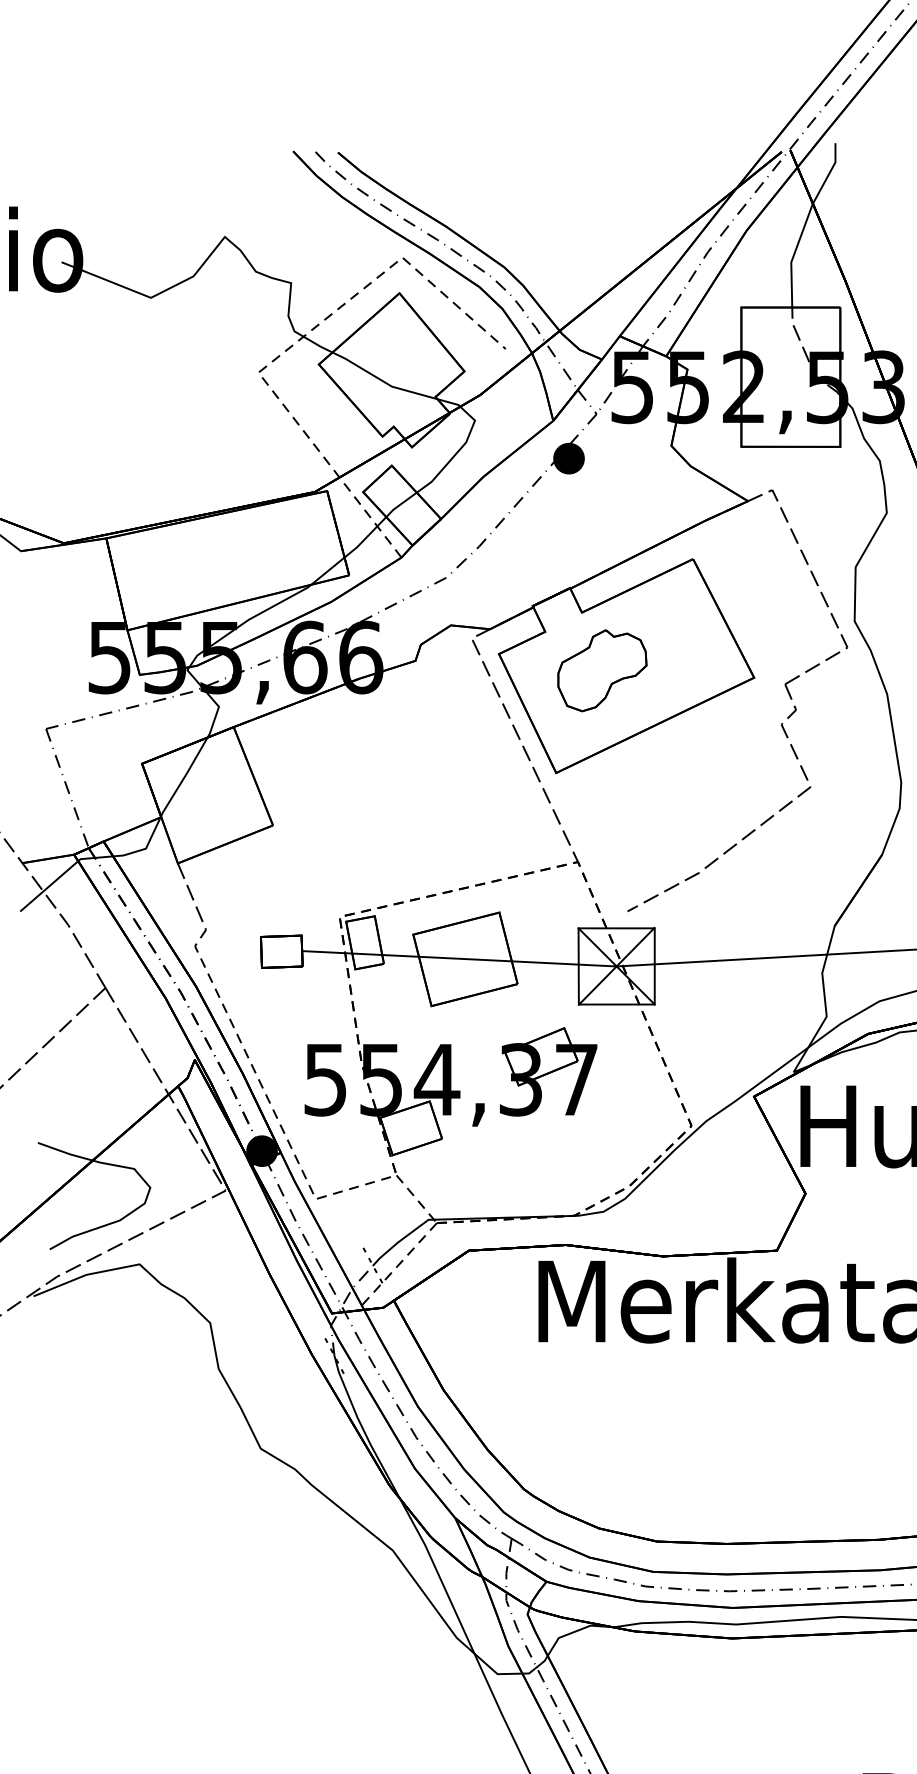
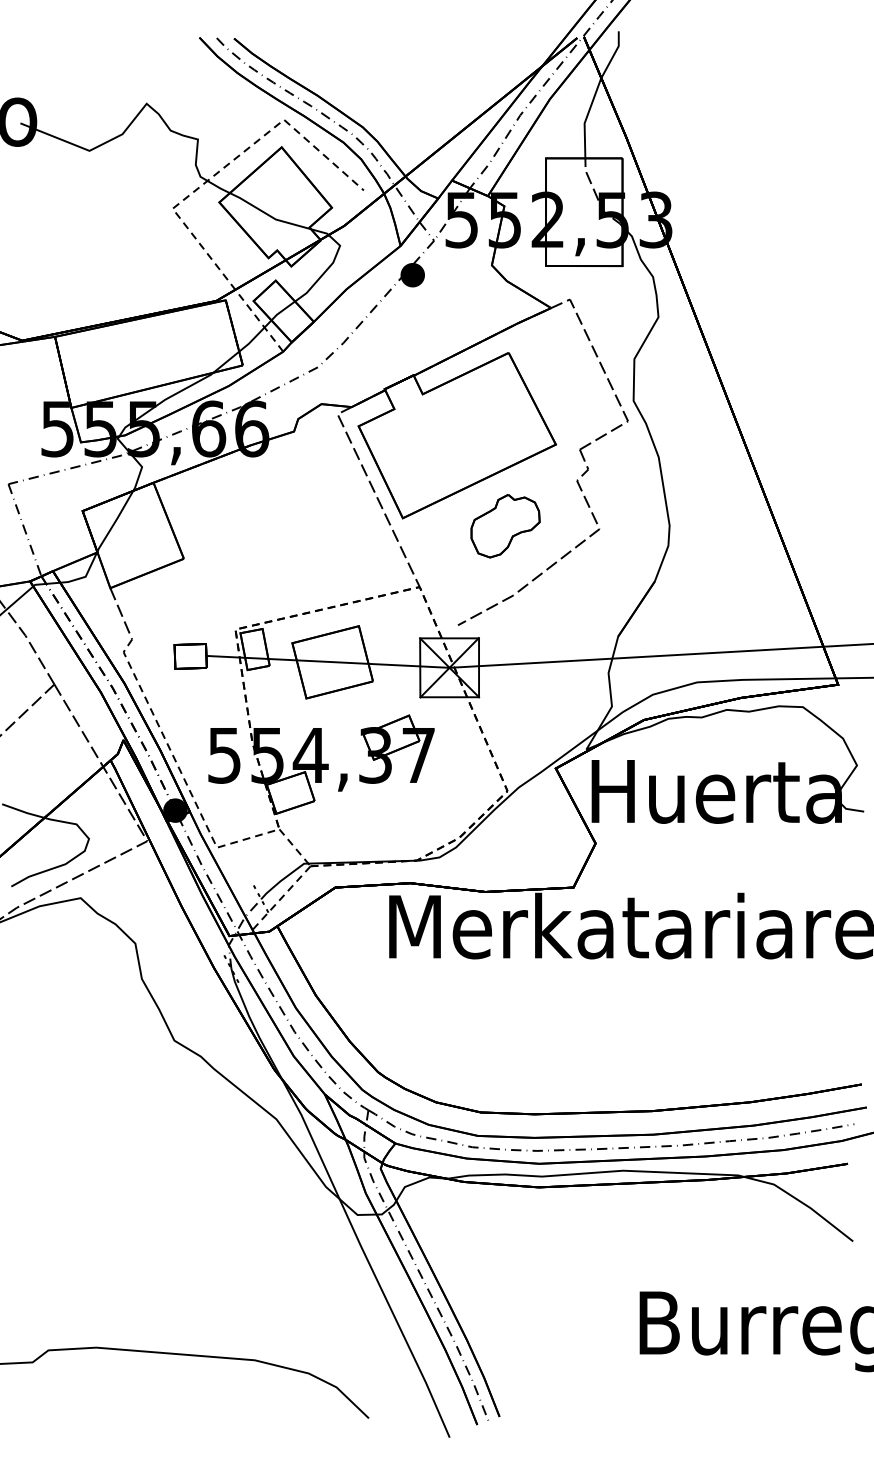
part: (602, 671) -> (505, 526), moved

